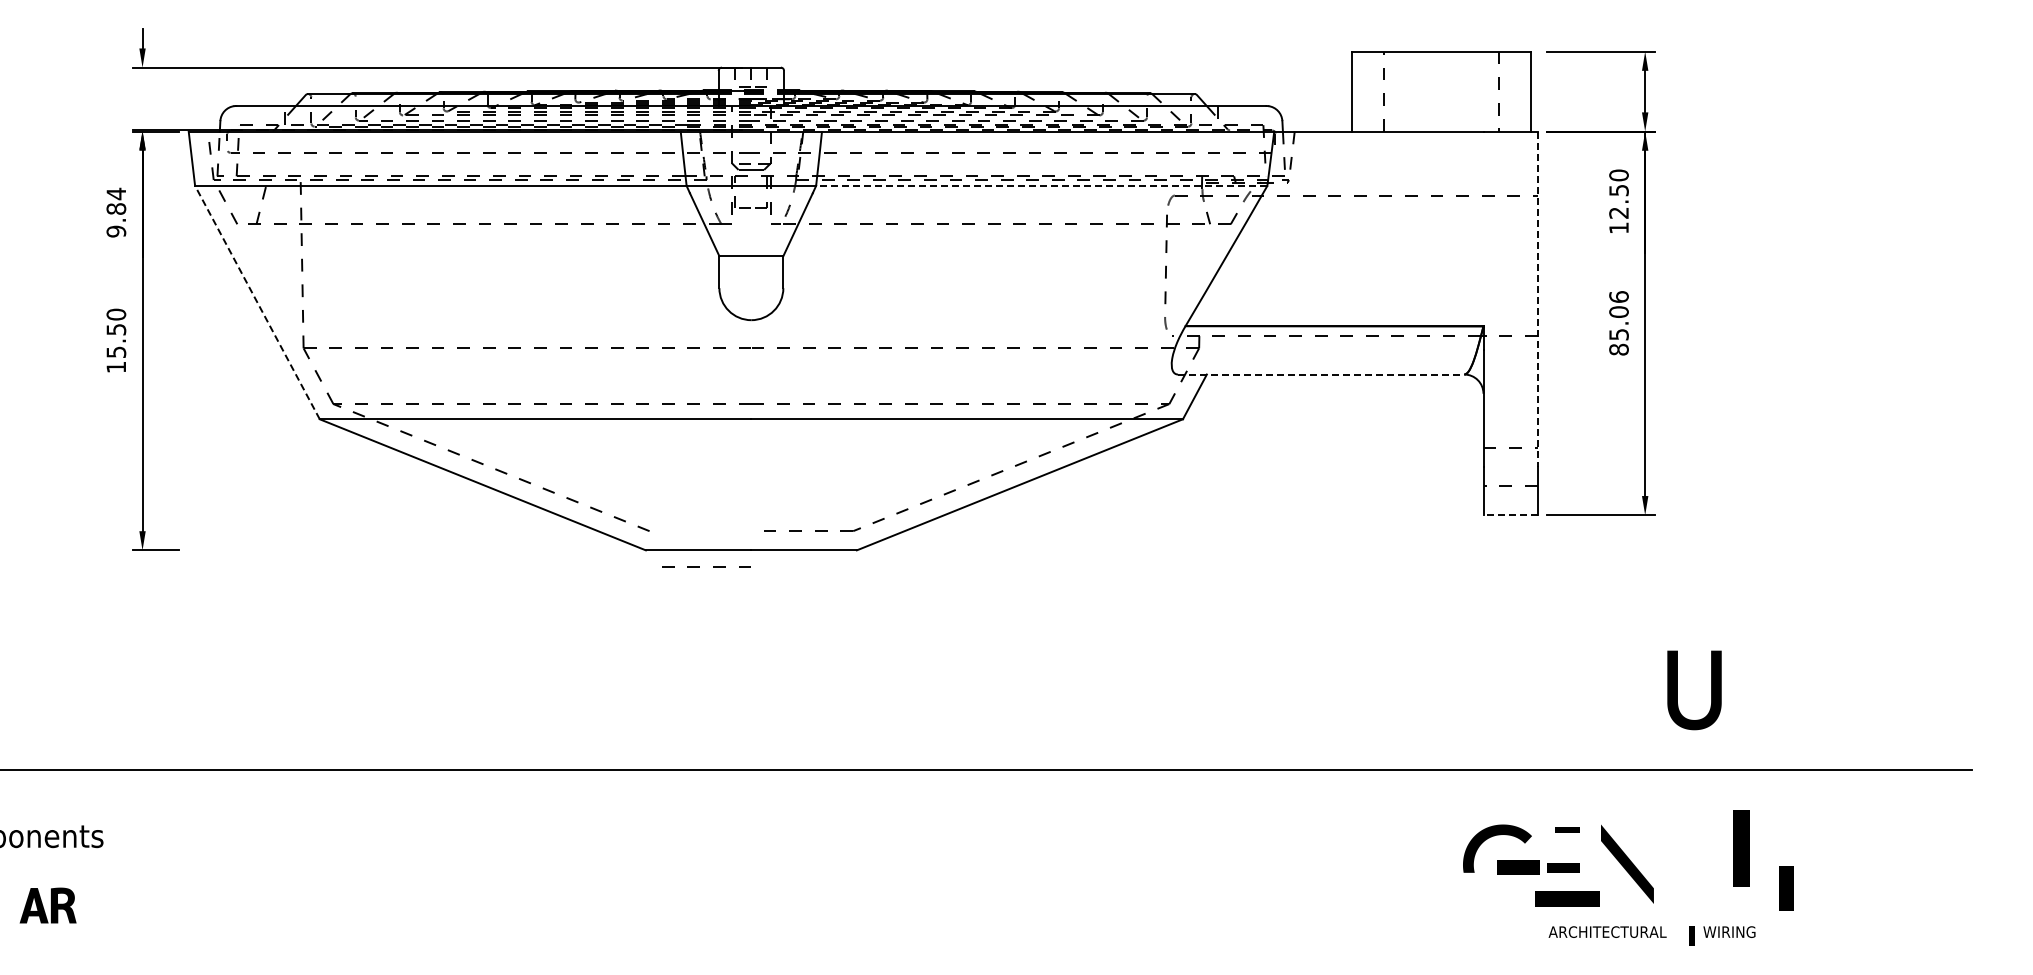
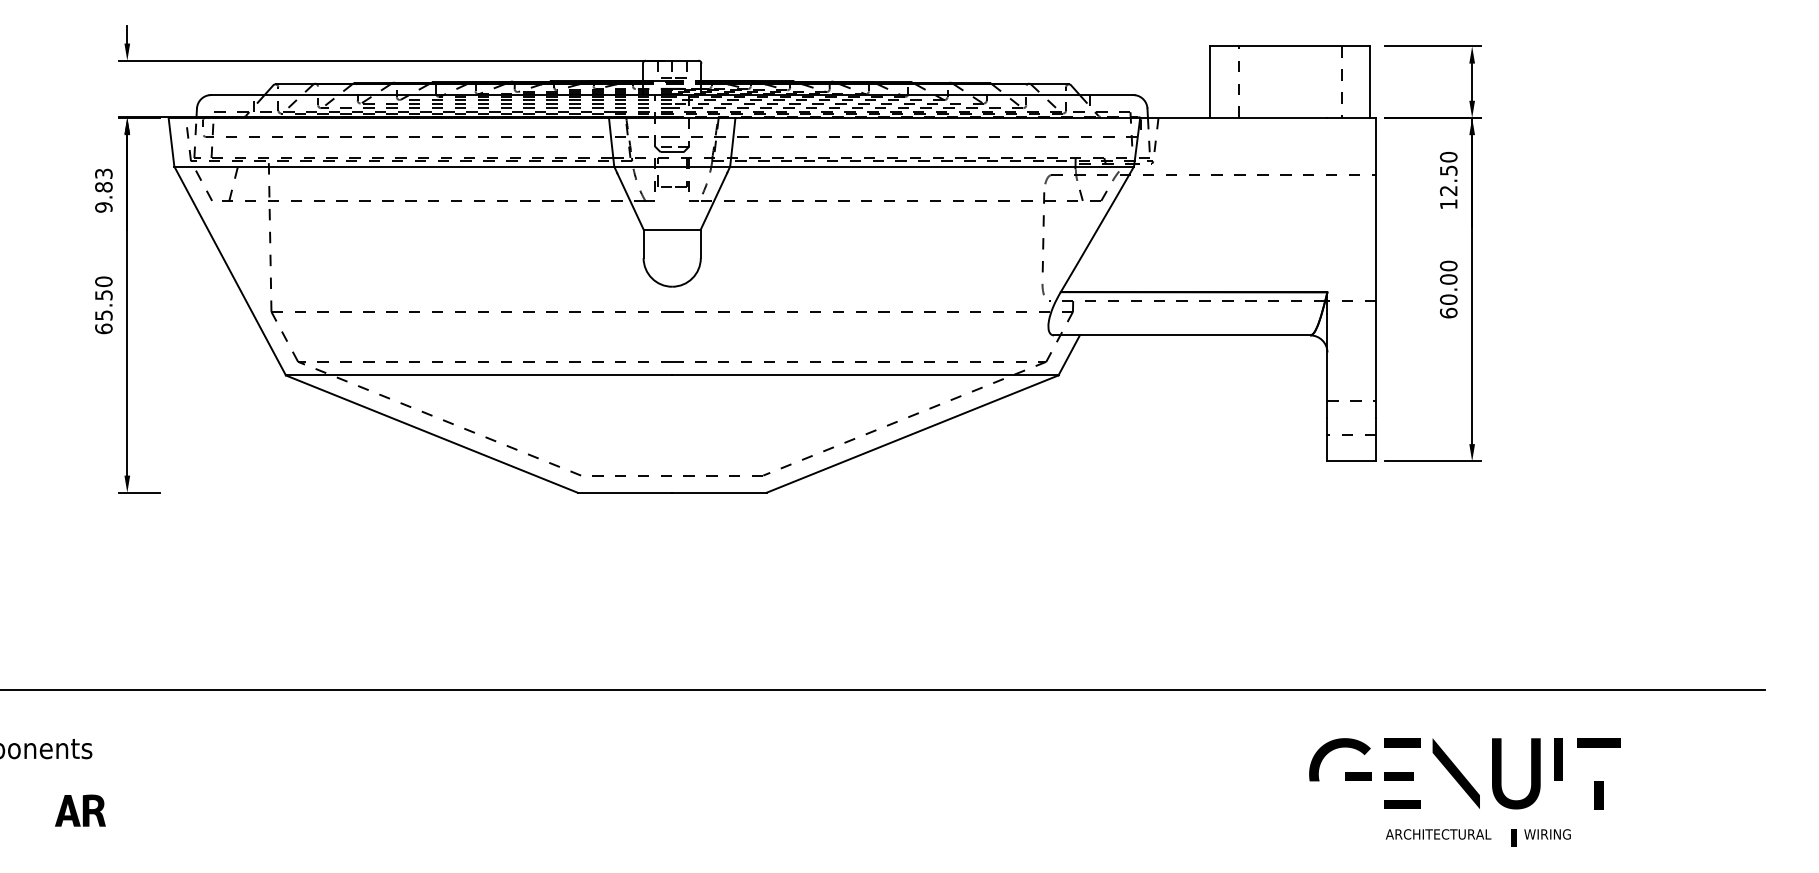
line: (1041, 185) -> (931, 166), dashed -> solid
text: (116, 193) -> (103, 173), 9.84 -> 9.83
line: (1537, 299) -> (1375, 268), dashed -> solid
line: (257, 302) -> (230, 270), dashed -> solid
text: (1618, 323) -> (1448, 289), 85.06 -> 60.00
text: (116, 367) -> (103, 329), 15.50 -> 65.50
line: (1321, 374) -> (1182, 335), dashed -> solid
line: (1510, 515) -> (1351, 461), dashed -> solid
line: (699, 566) -> (625, 474), moved
part: (1677, 690) -> (1501, 773), moved
part: (1567, 829) -> (1402, 742), size x1.67
part: (1786, 829) -> (1598, 742), added
part: (1741, 848) -> (1558, 759), size x0.62
part: (1518, 867) -> (1358, 776), size x0.71
part: (1786, 888) -> (1598, 795), size x0.71
part: (1567, 898) -> (1402, 804), size x0.62
part: (47, 905) -> (79, 810), moved

